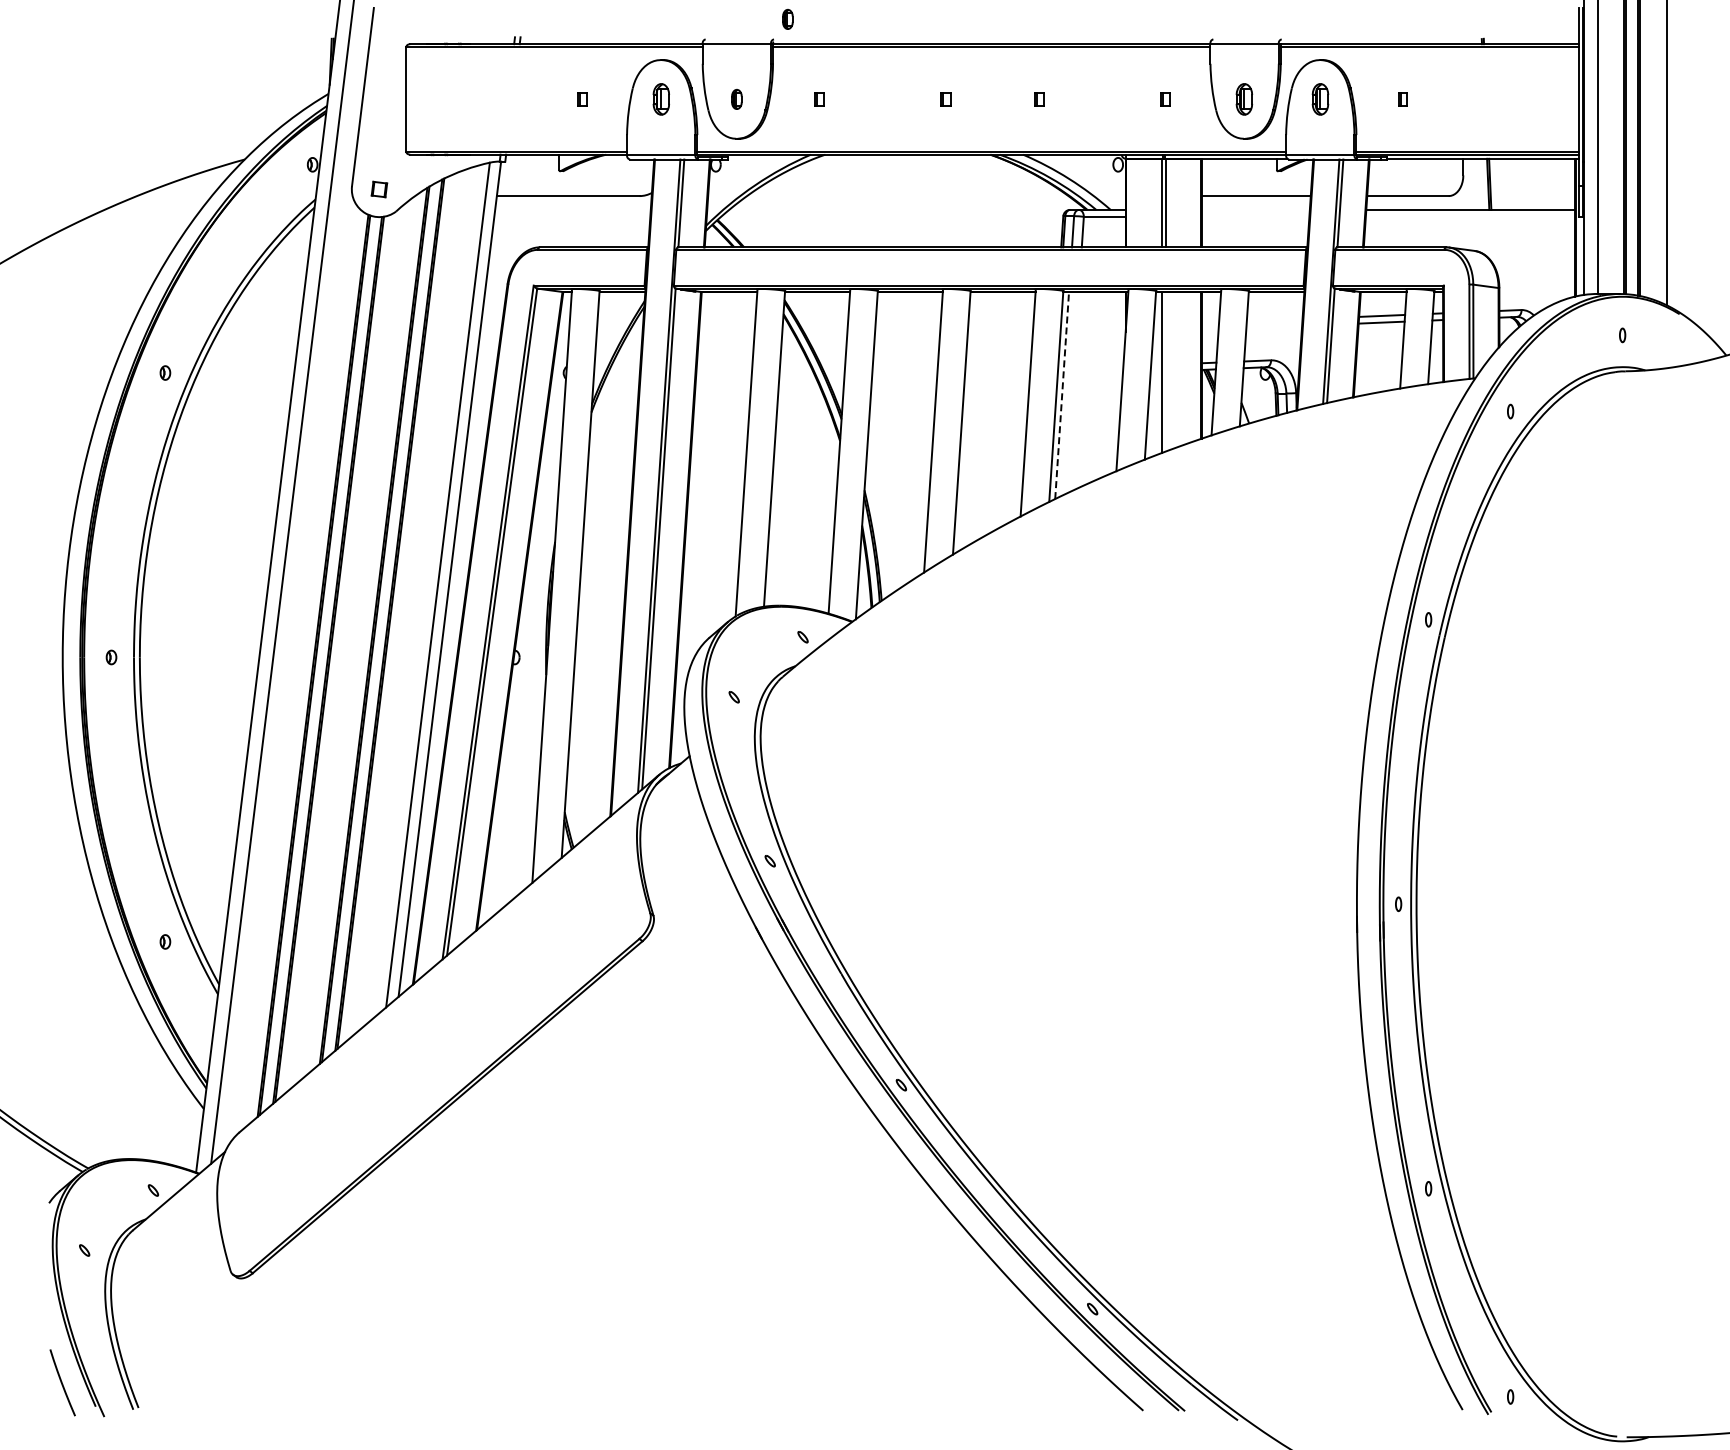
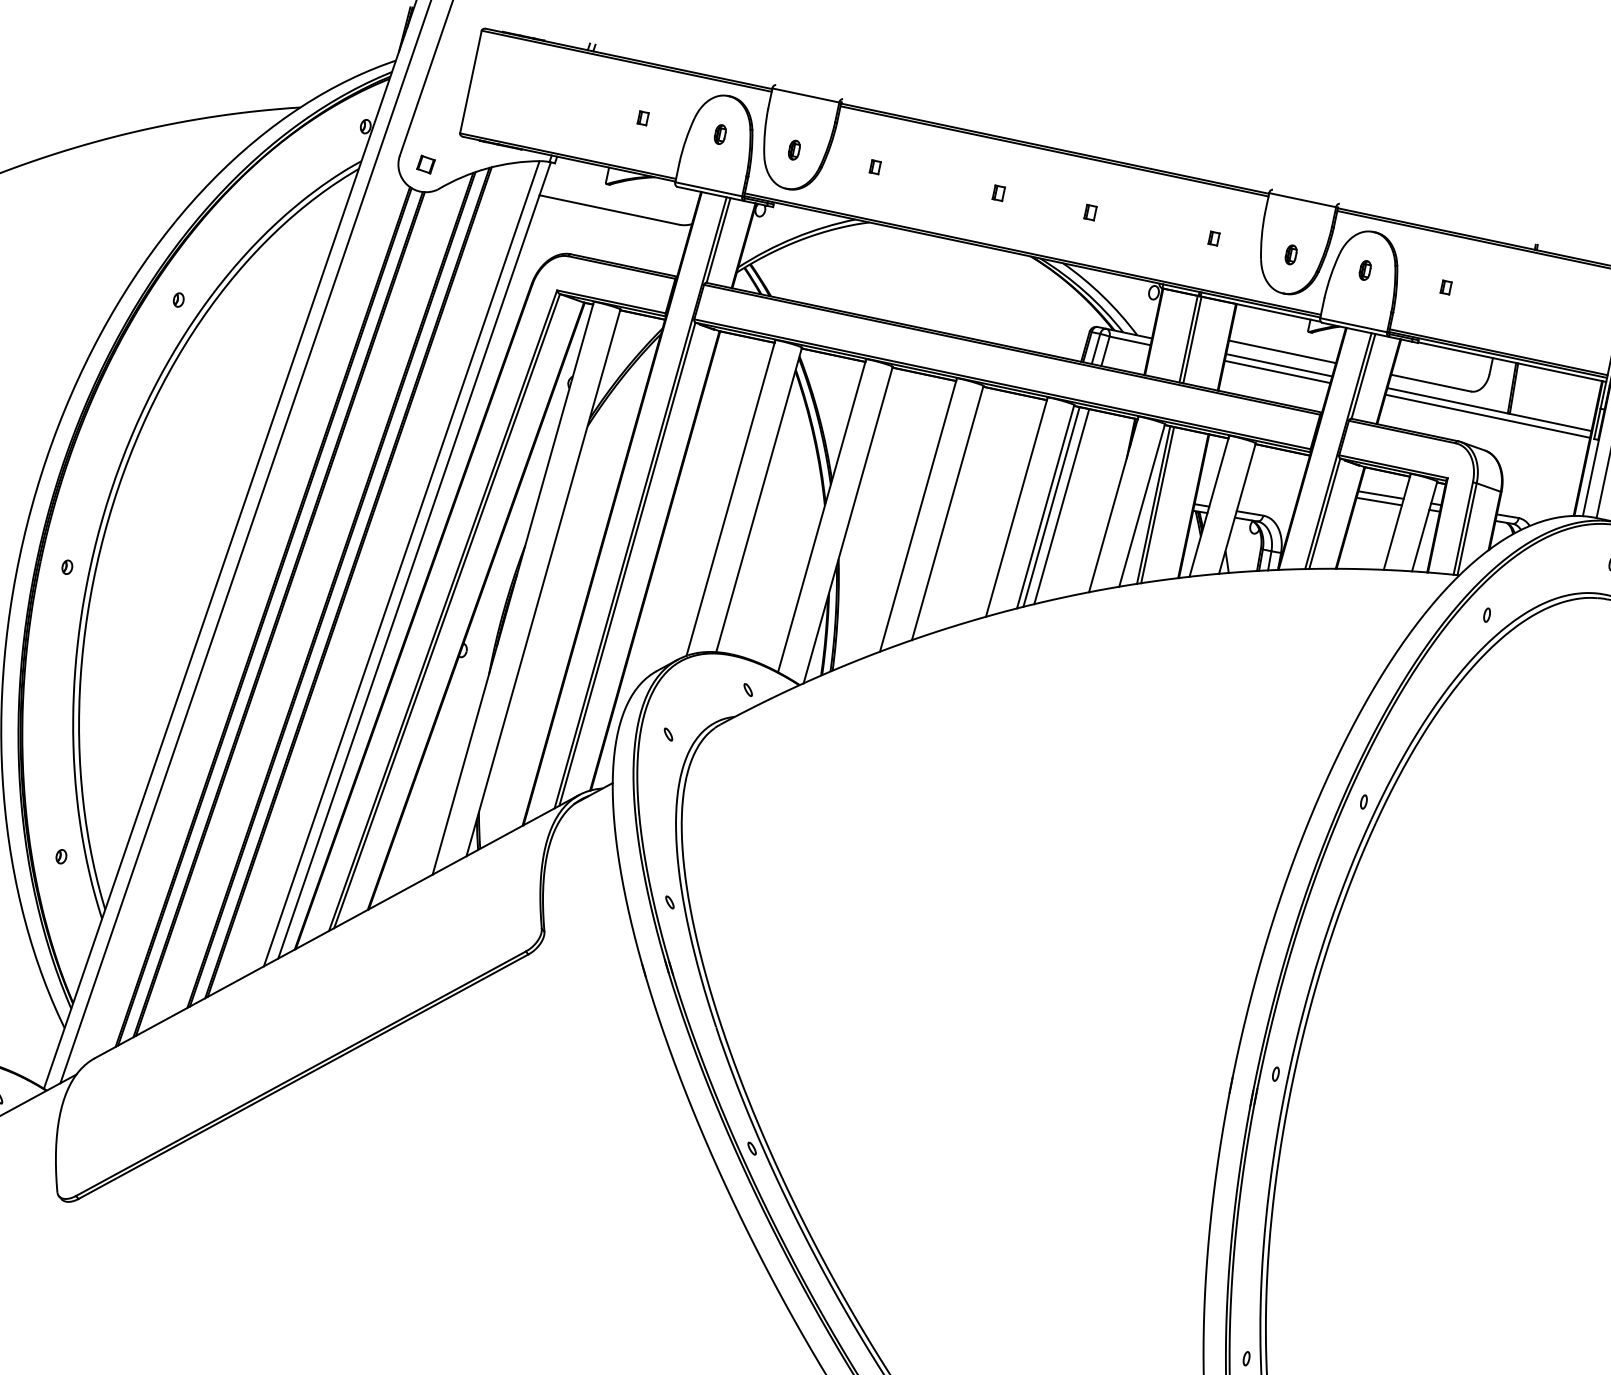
part: (787, 19) -> (860, 82), removed
part: (660, 99) -> (719, 134), size x0.62
part: (1244, 99) -> (1291, 254), size x0.62
part: (1319, 99) -> (1364, 270), size x0.62
line: (1255, 209) -> (1279, 364), added
line: (1255, 216) -> (1277, 371), added
line: (1469, 216) -> (1487, 415), added
line: (1165, 371) -> (1157, 504), added
line: (1071, 393) -> (1061, 506), added
line: (1062, 395) -> (1051, 507), dashed -> solid

